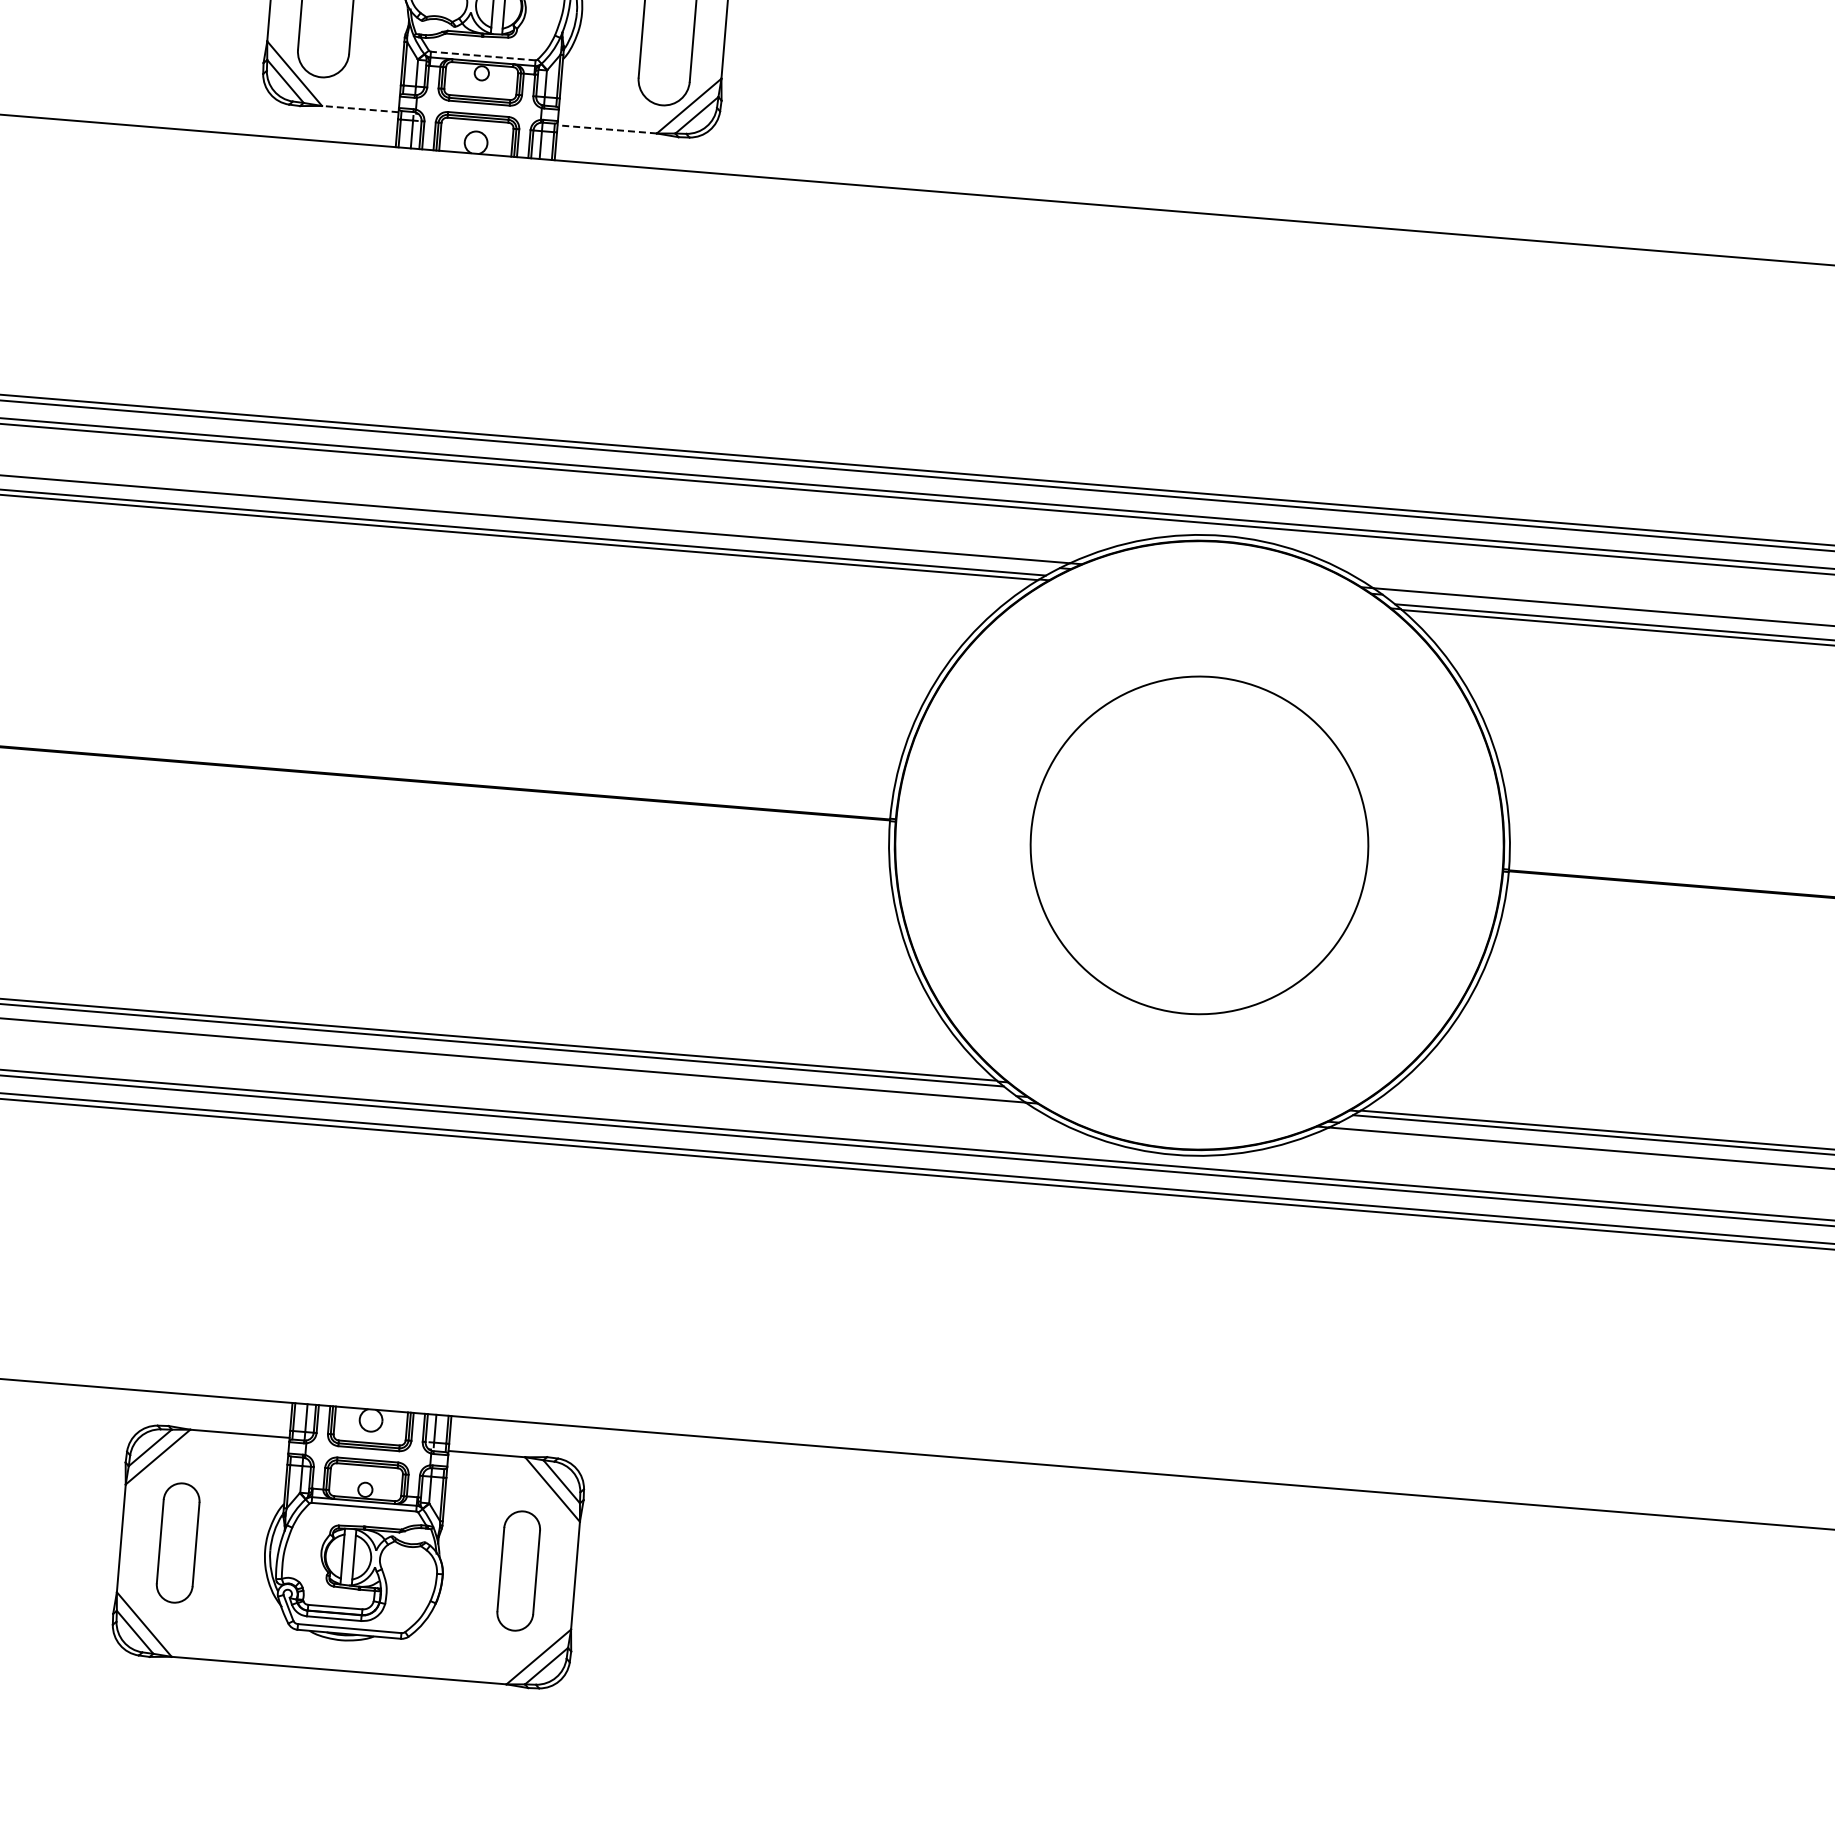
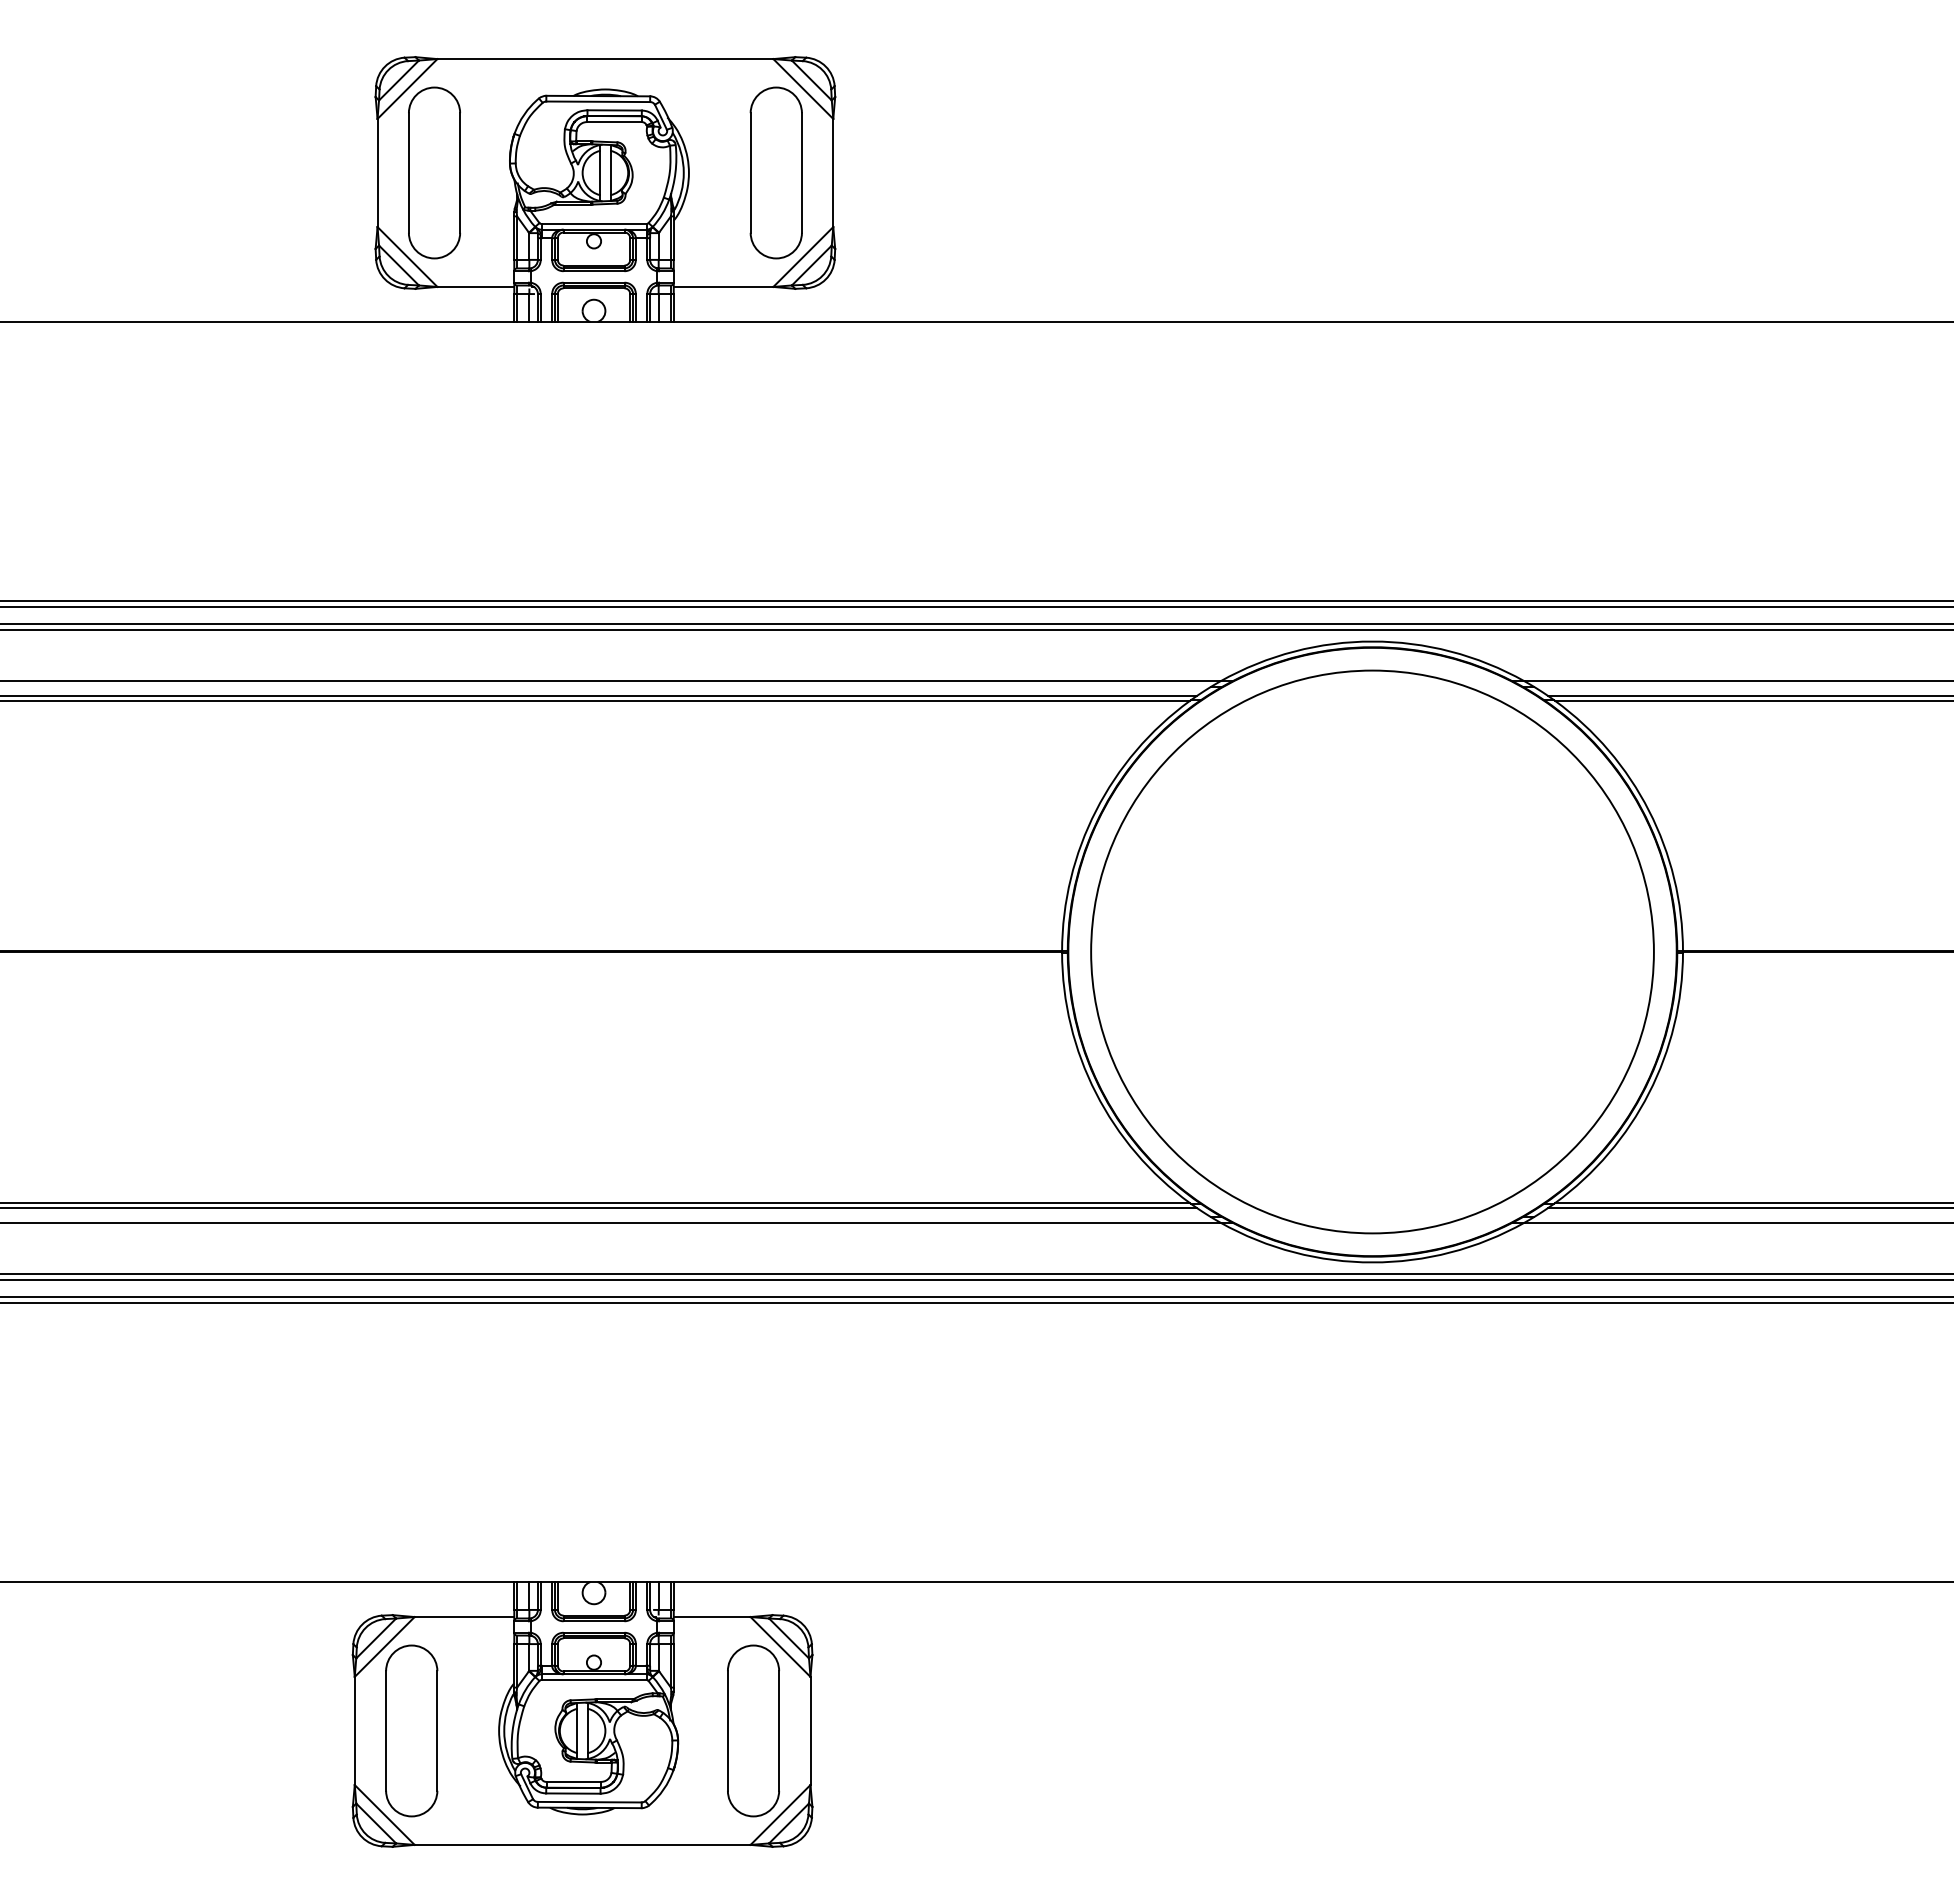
line: (482, 56) -> (593, 224), dashed -> solid
line: (360, 108) -> (475, 286), dashed -> solid
line: (607, 128) -> (723, 286), dashed -> solid
circle: (1199, 844) -> (1372, 951), size x1.67
part: (177, 1542) -> (411, 1730), size x1.43
part: (518, 1570) -> (753, 1730), size x1.43

